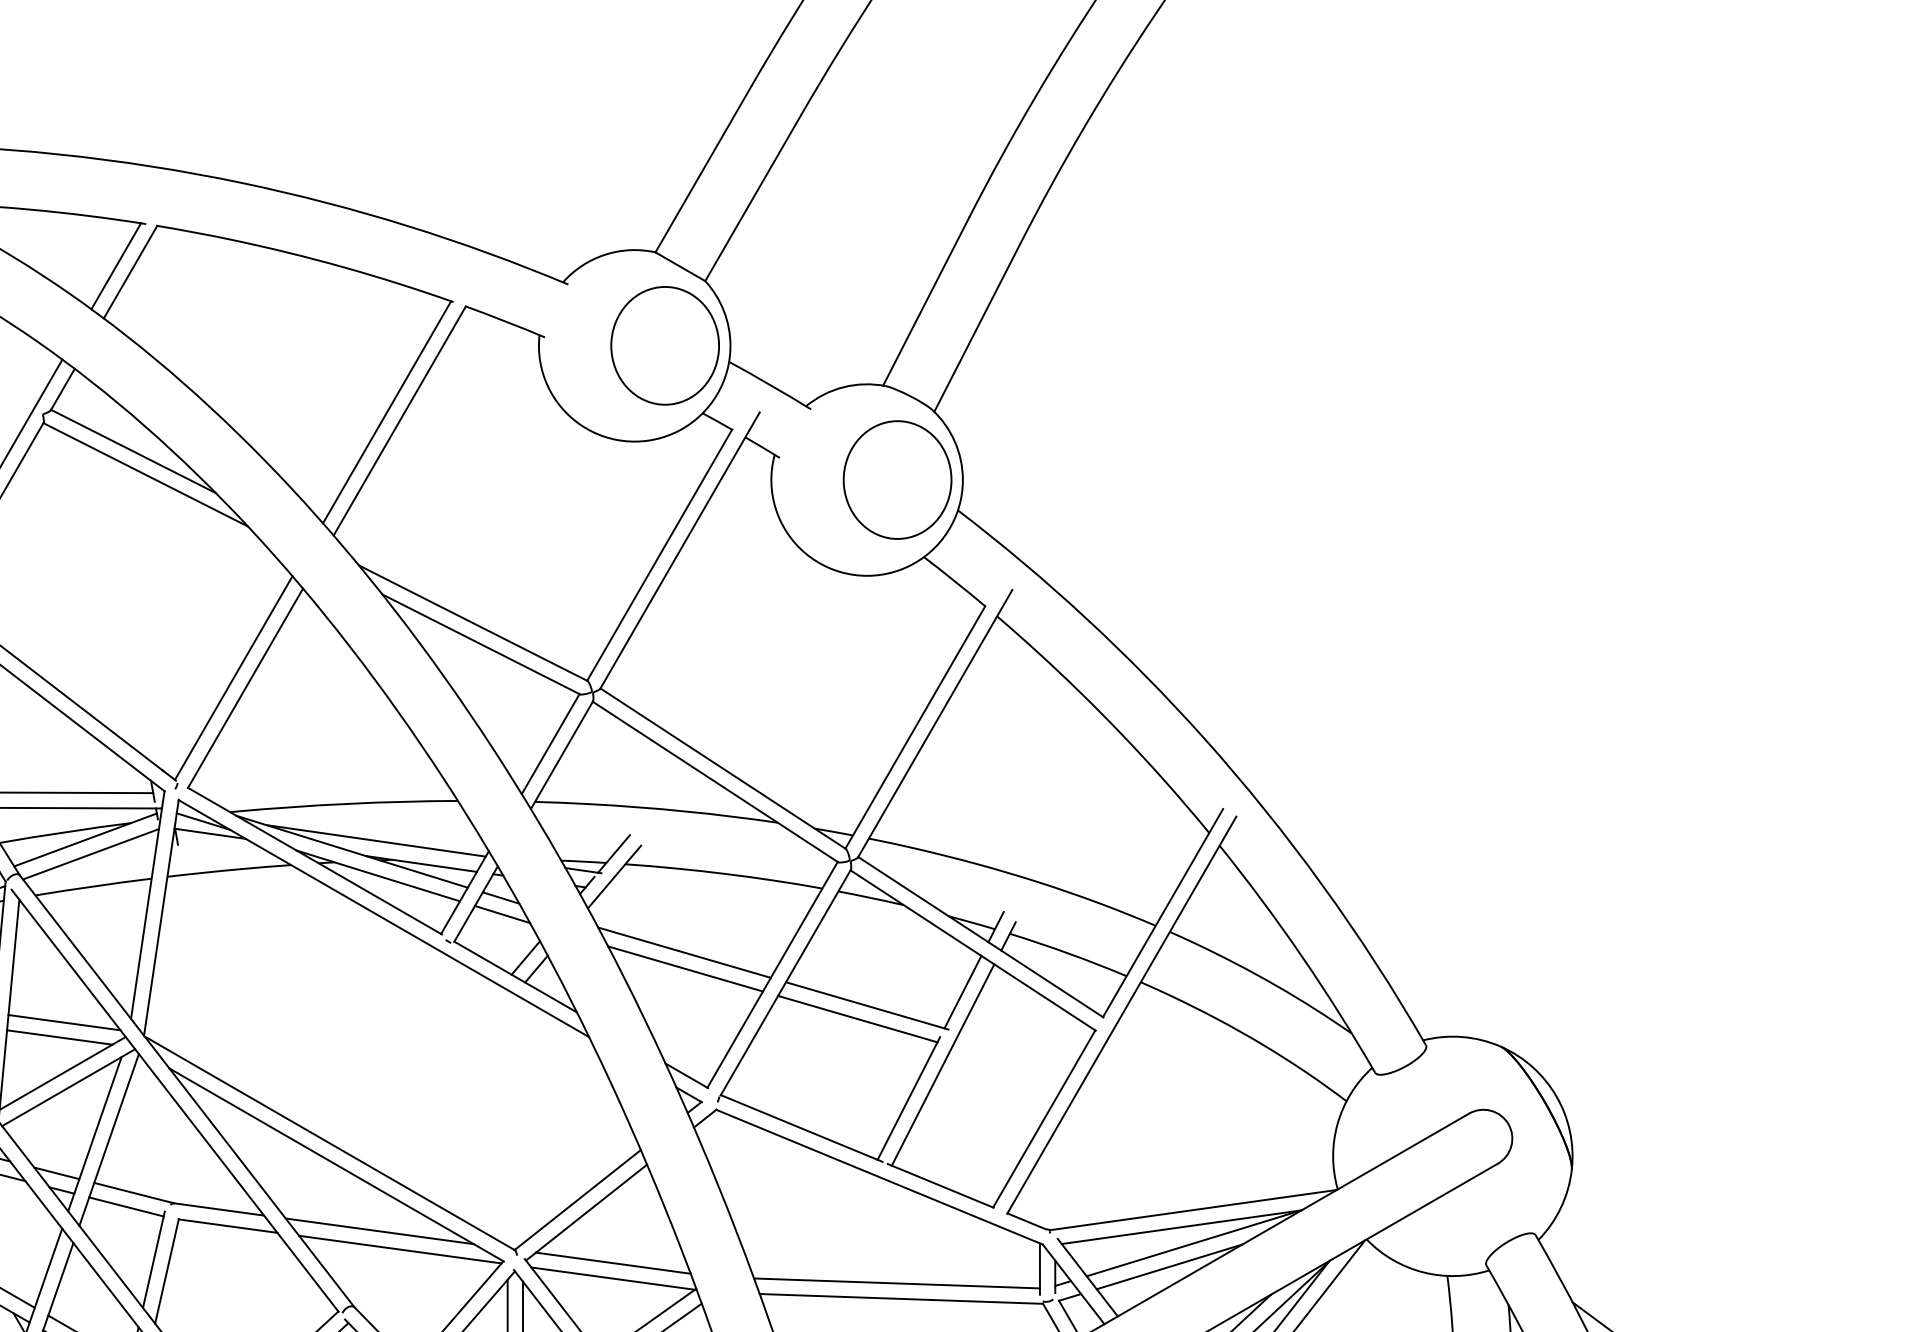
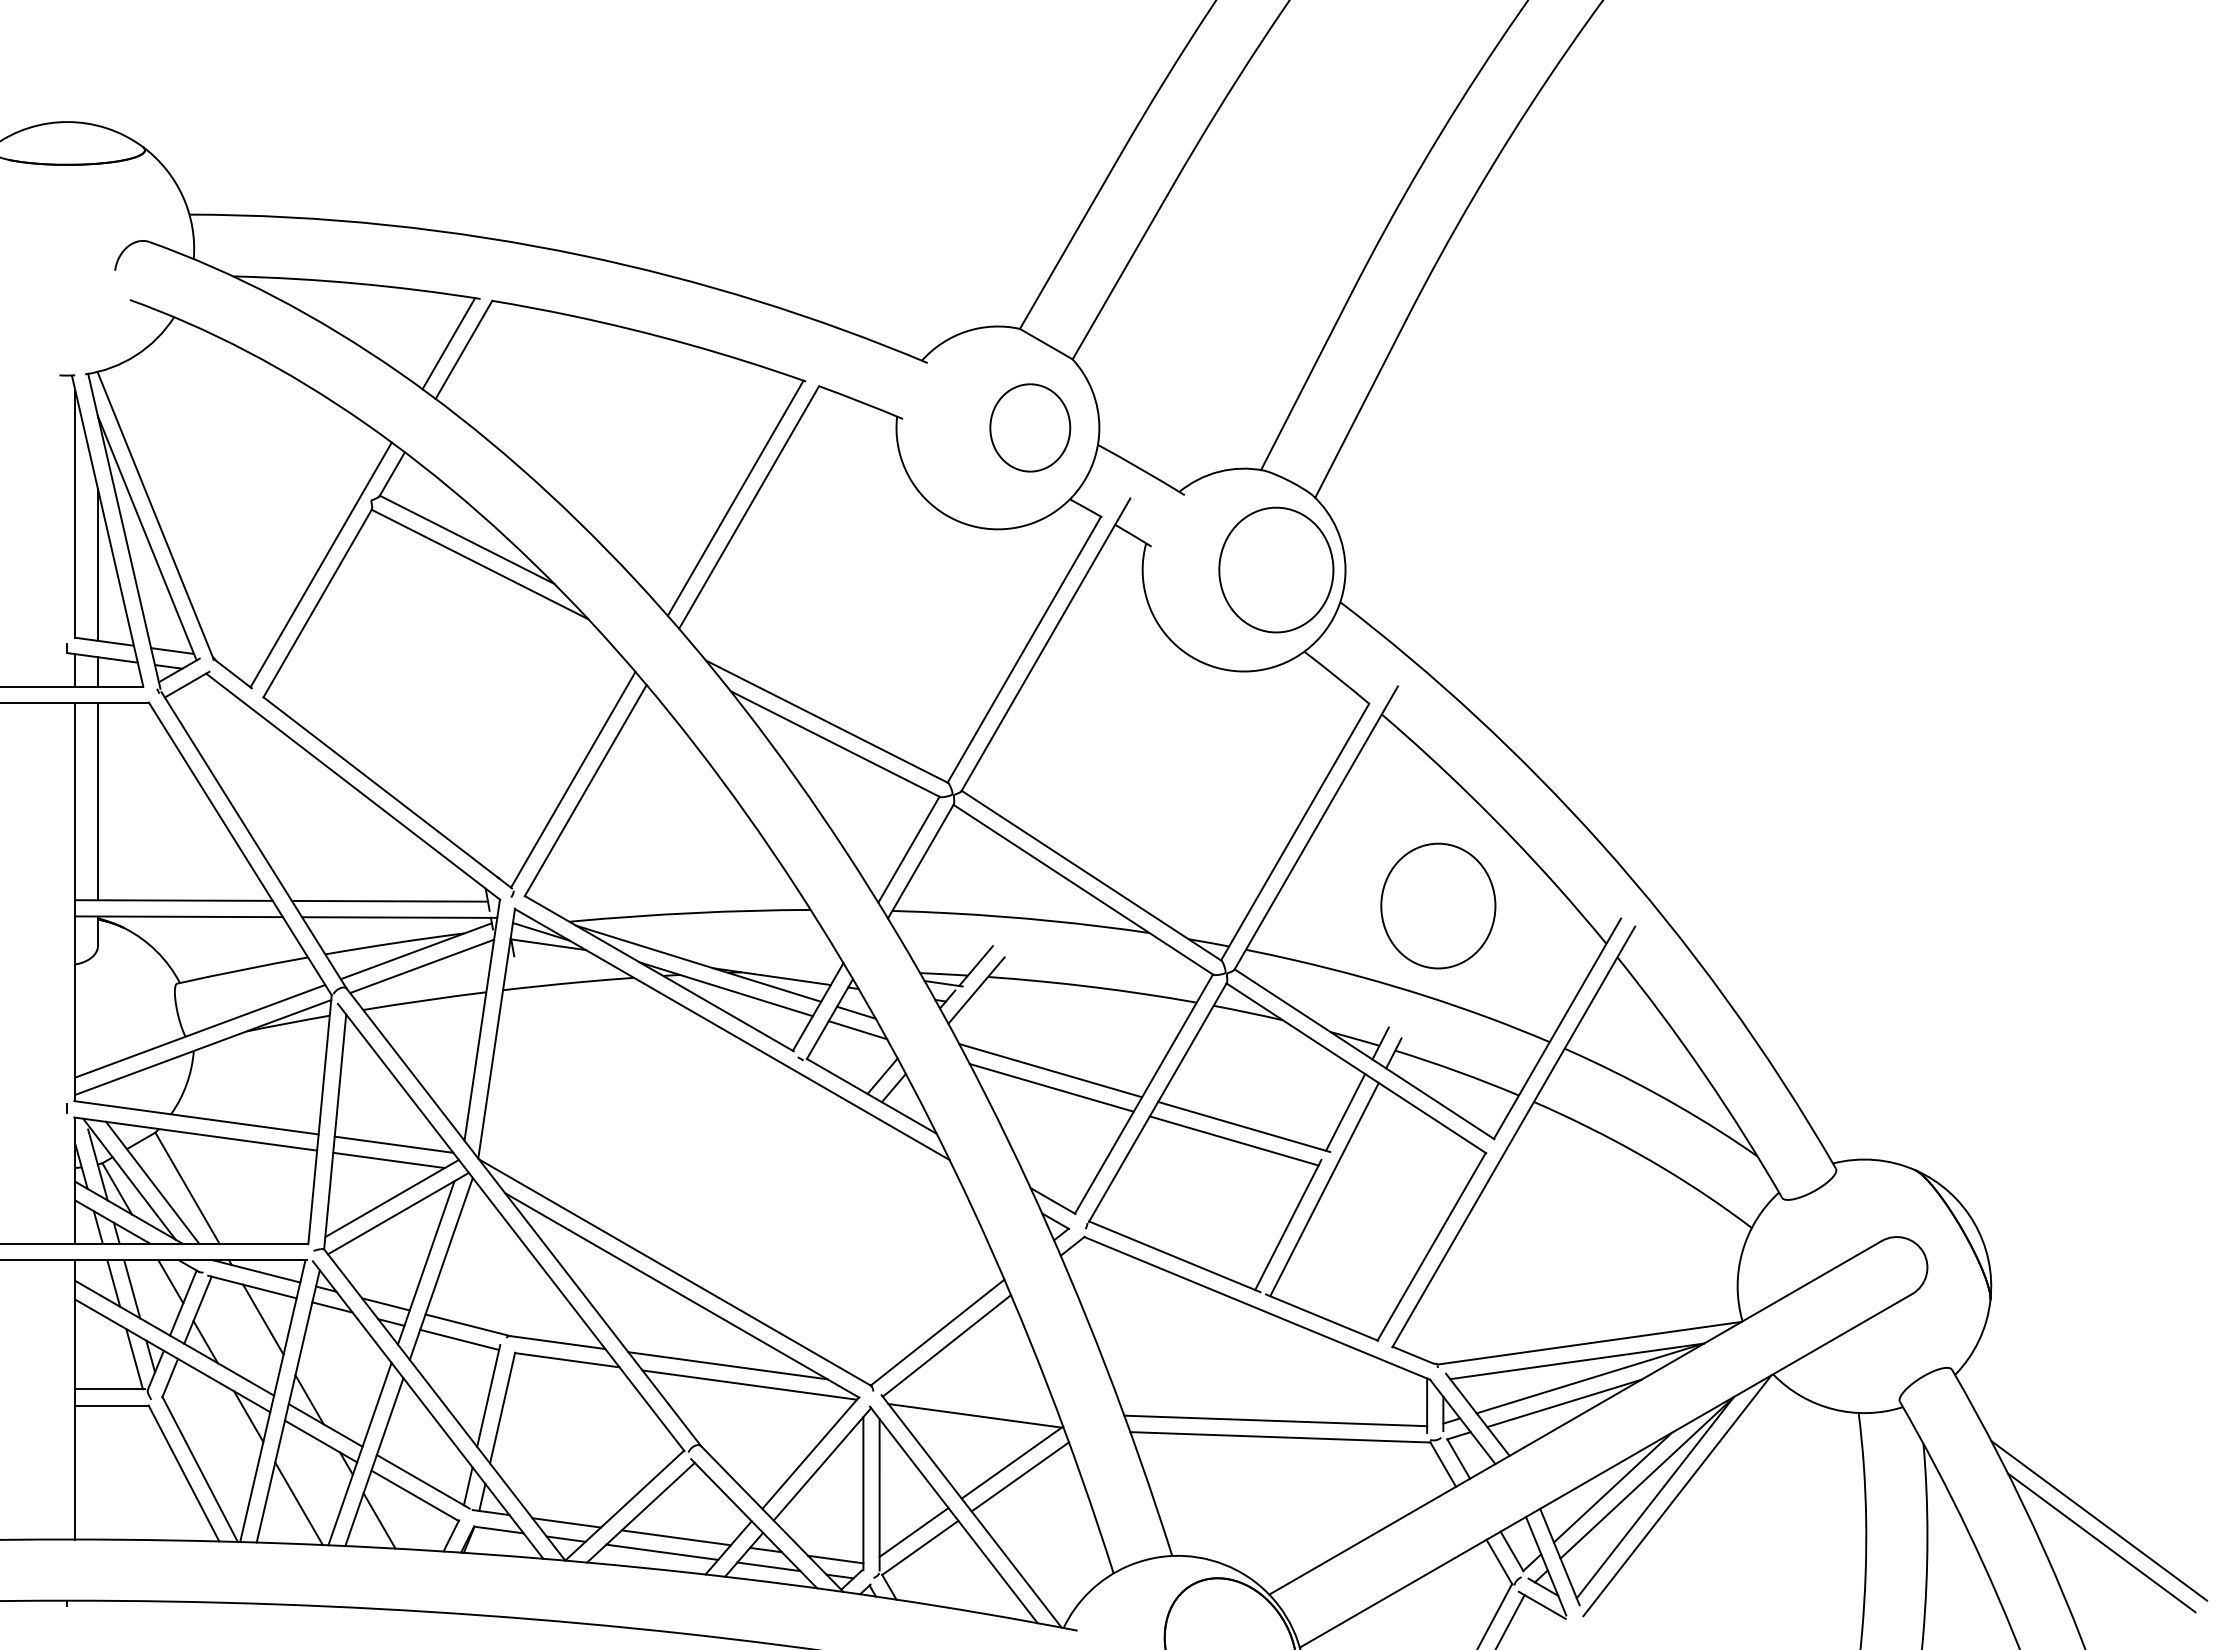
part: (665, 345) -> (1030, 427), size x0.7
part: (1050, 796) -> (1438, 905), added
line: (375, 840) -> (723, 951), removed
line: (613, 1263) -> (975, 1399), removed

